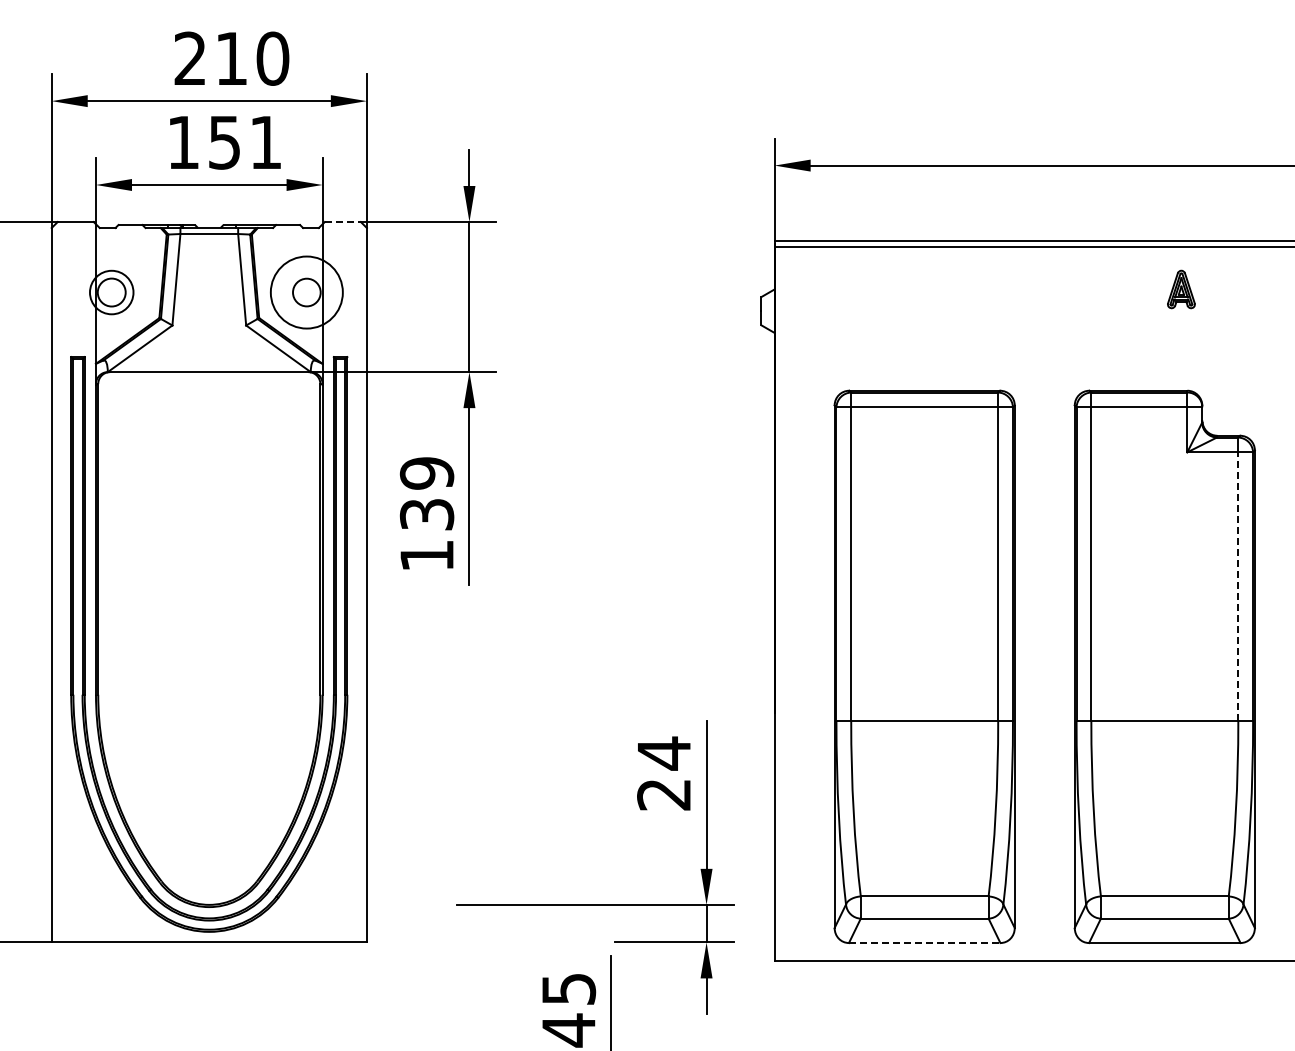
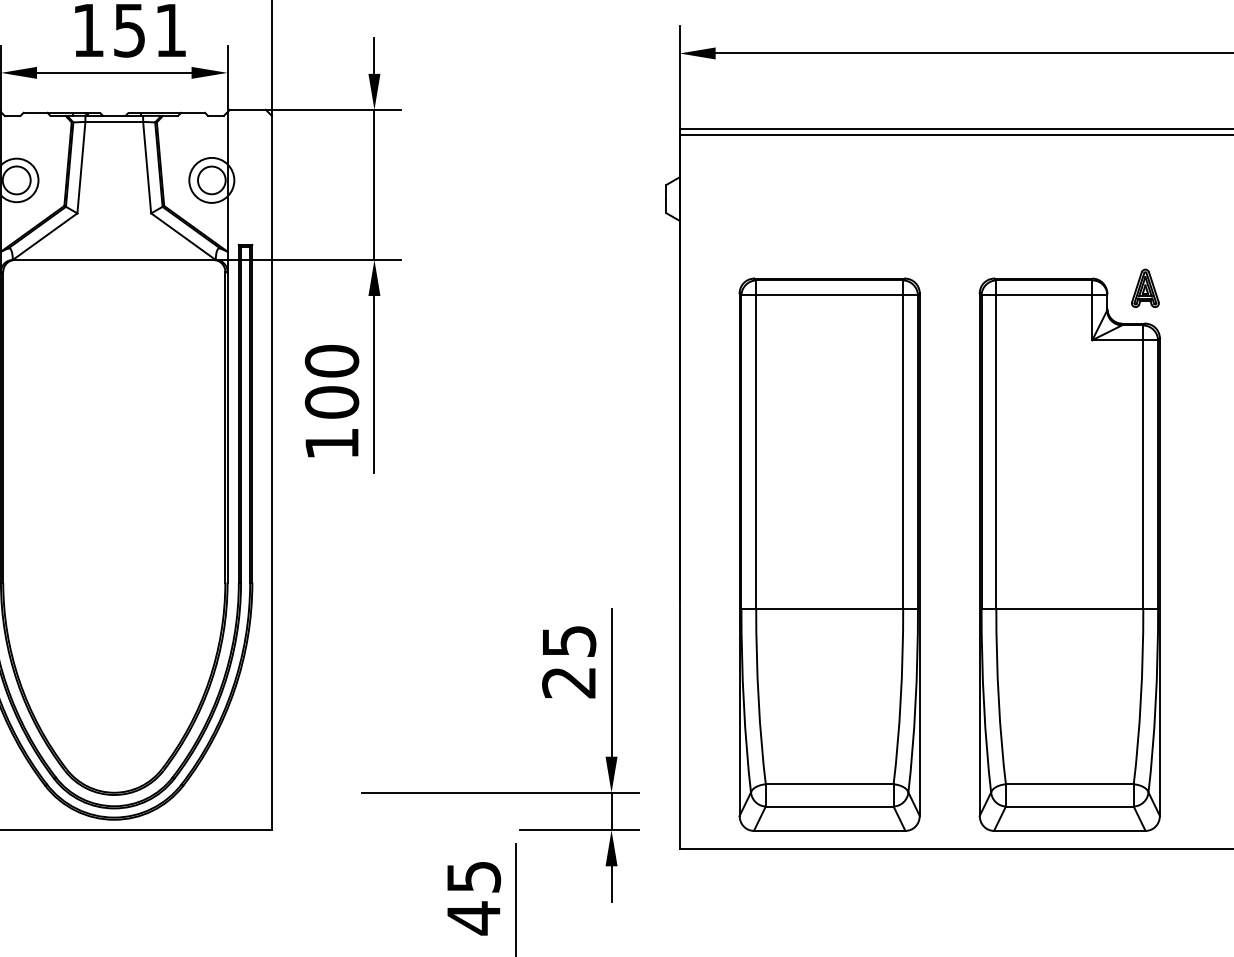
line: (343, 222) -> (248, 110), dashed -> solid
part: (1181, 289) -> (1145, 288), moved
circle: (306, 292) -> (211, 180), size x0.62
text: (427, 493) -> (332, 381), 139 -> 100
line: (1238, 586) -> (1143, 474), dashed -> solid
text: (664, 753) -> (569, 641), 24 -> 25
line: (924, 943) -> (829, 831), dashed -> solid

